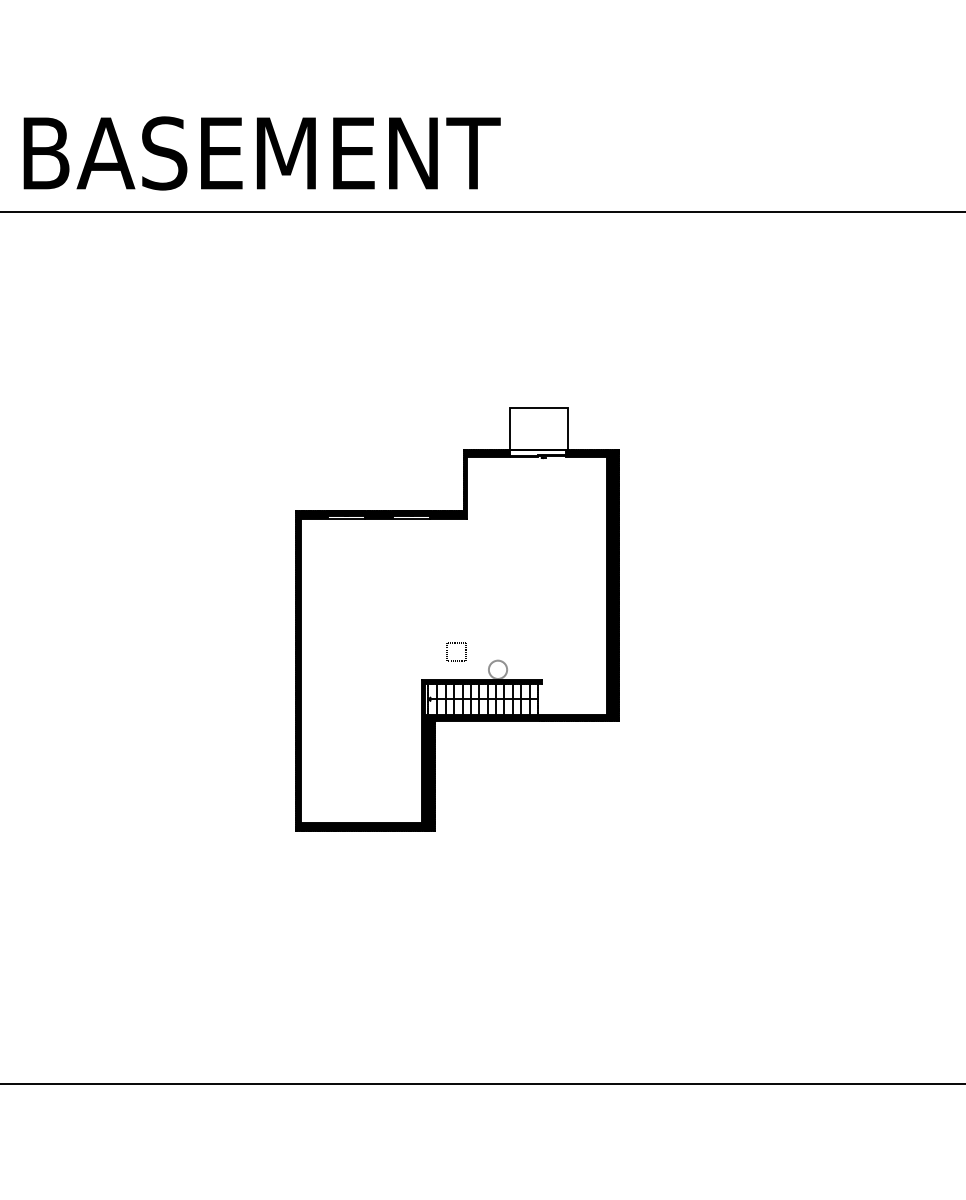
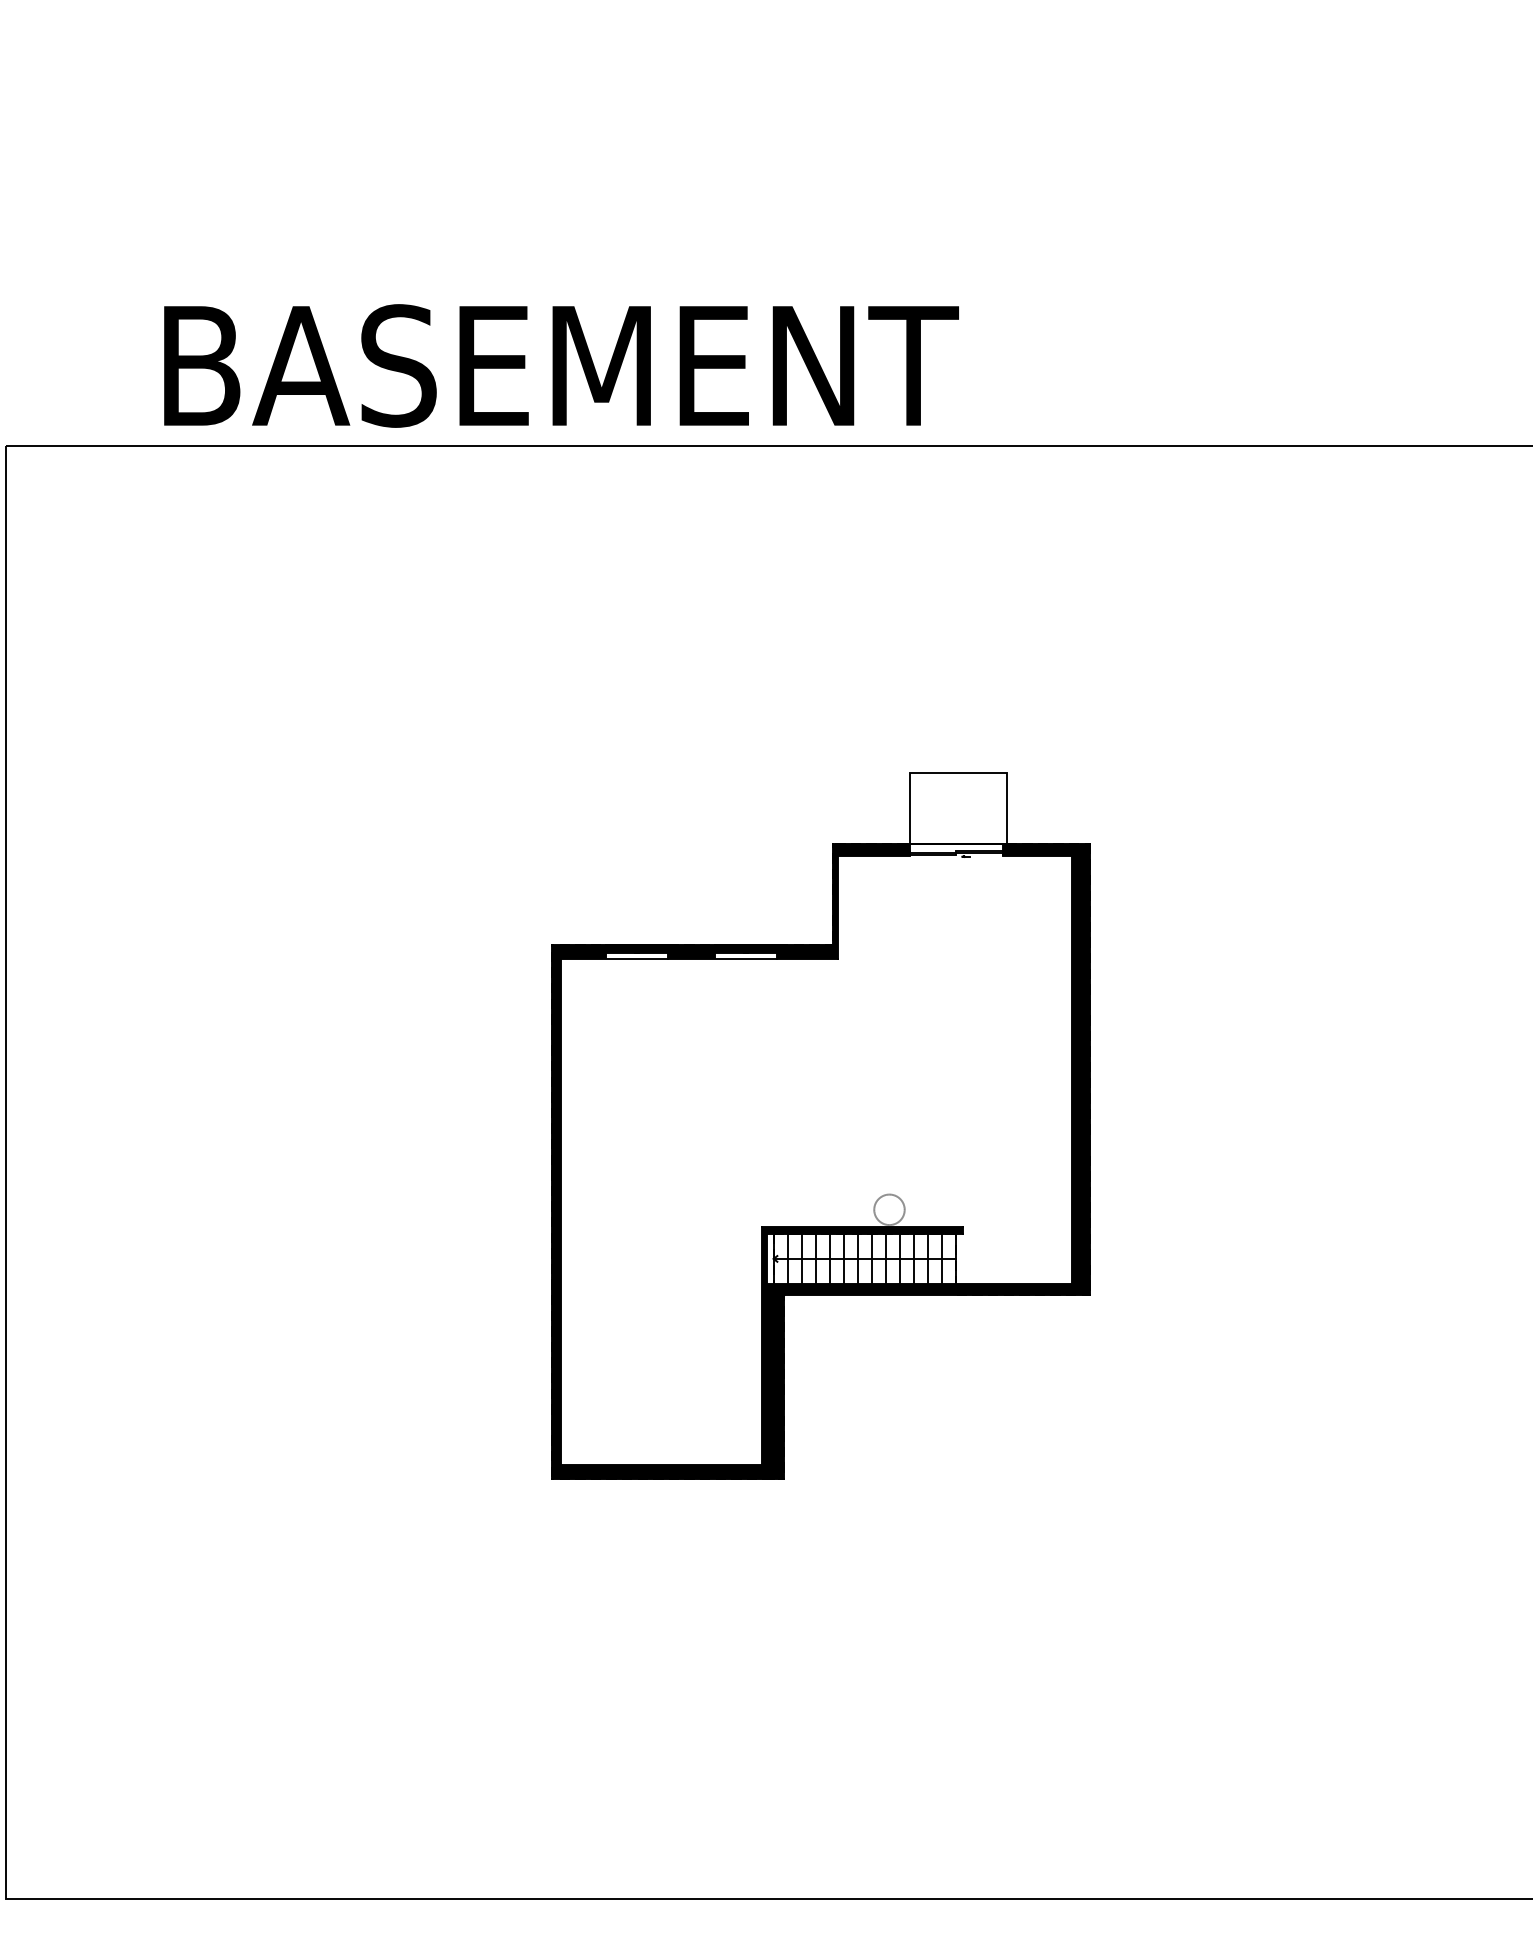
text: (261, 153) -> (560, 366), moved
part: (455, 643) -> (818, 1165), removed

